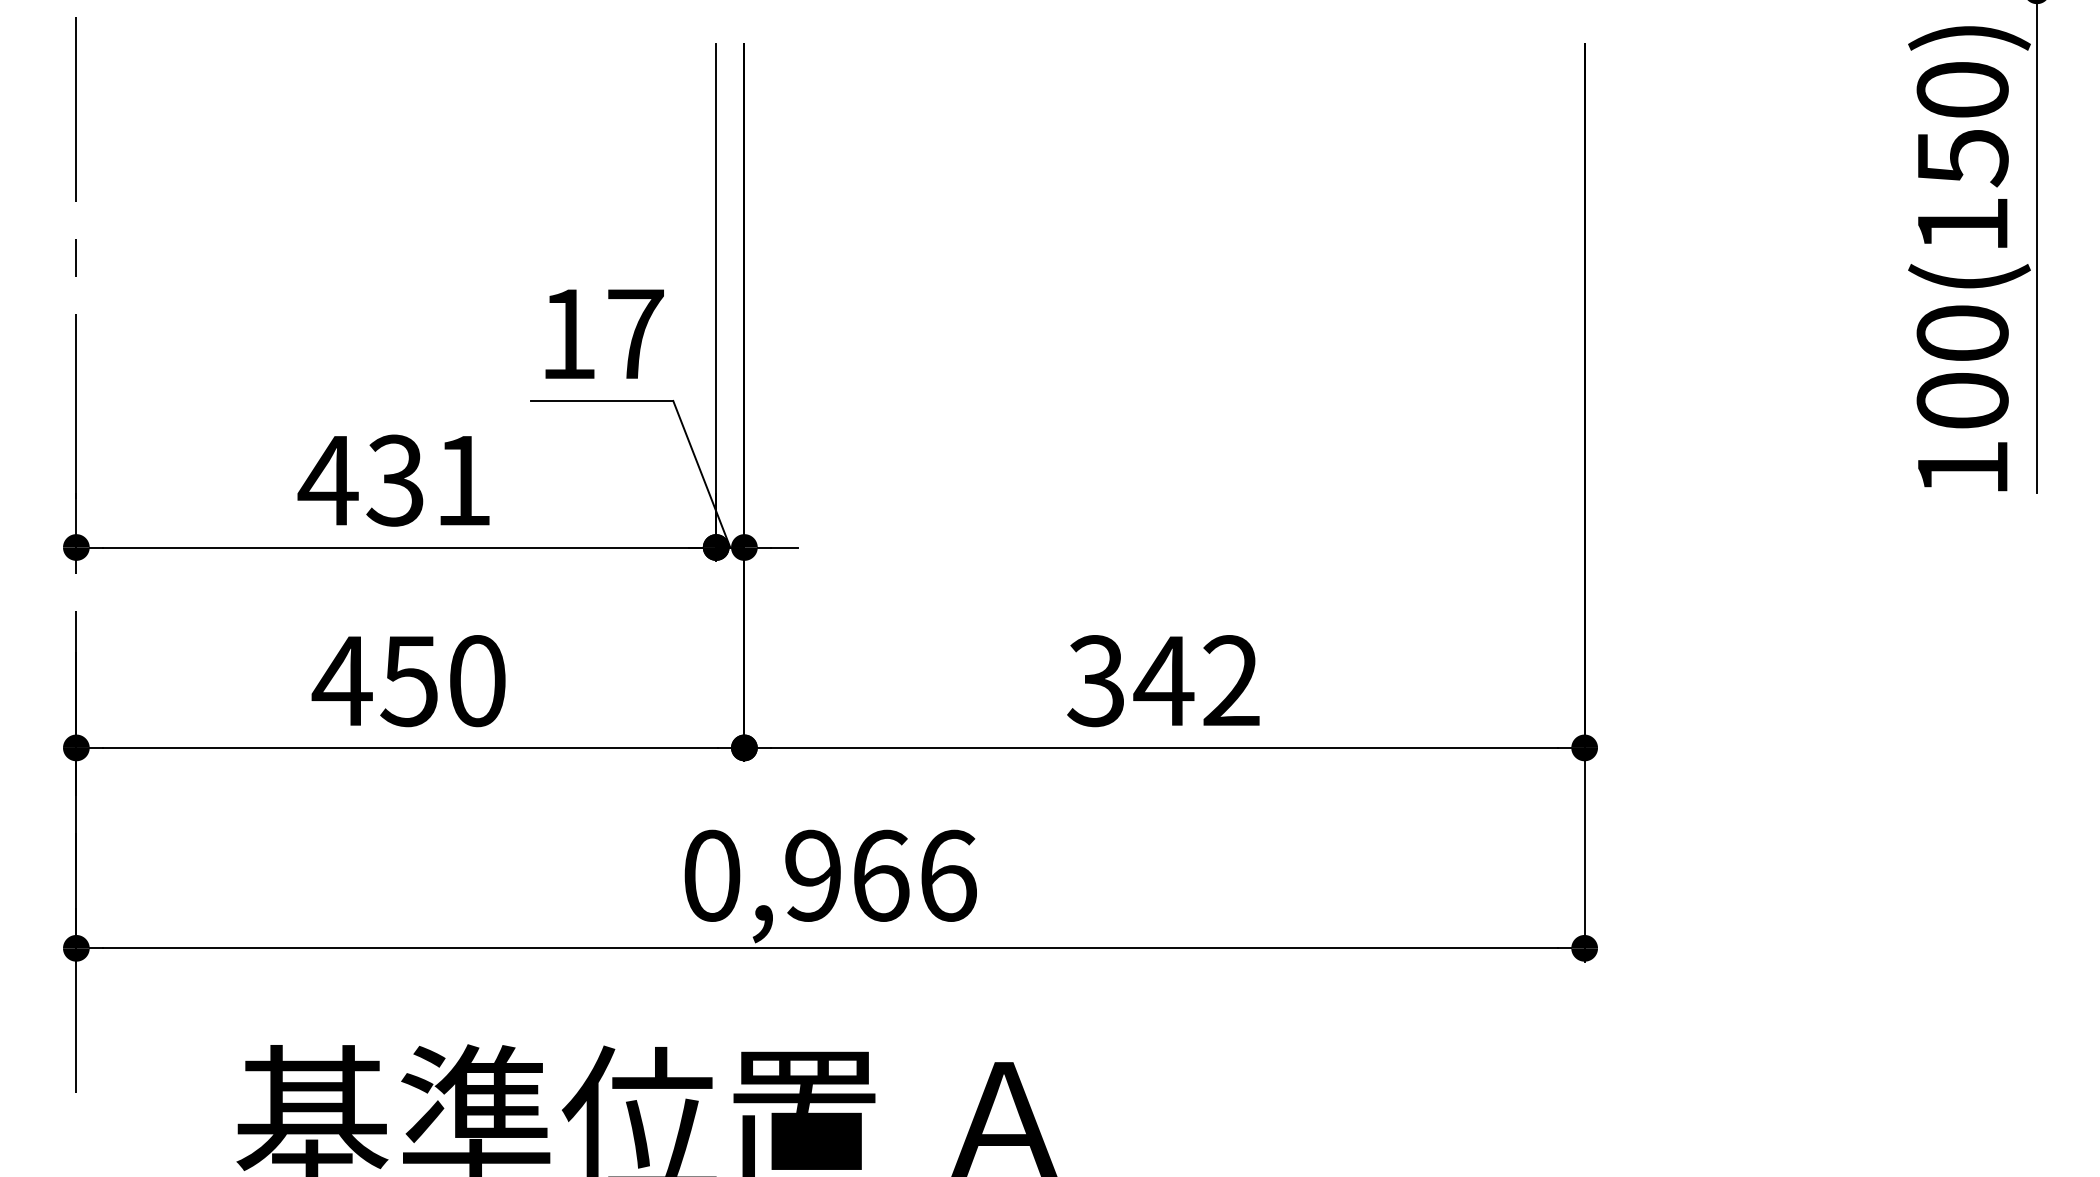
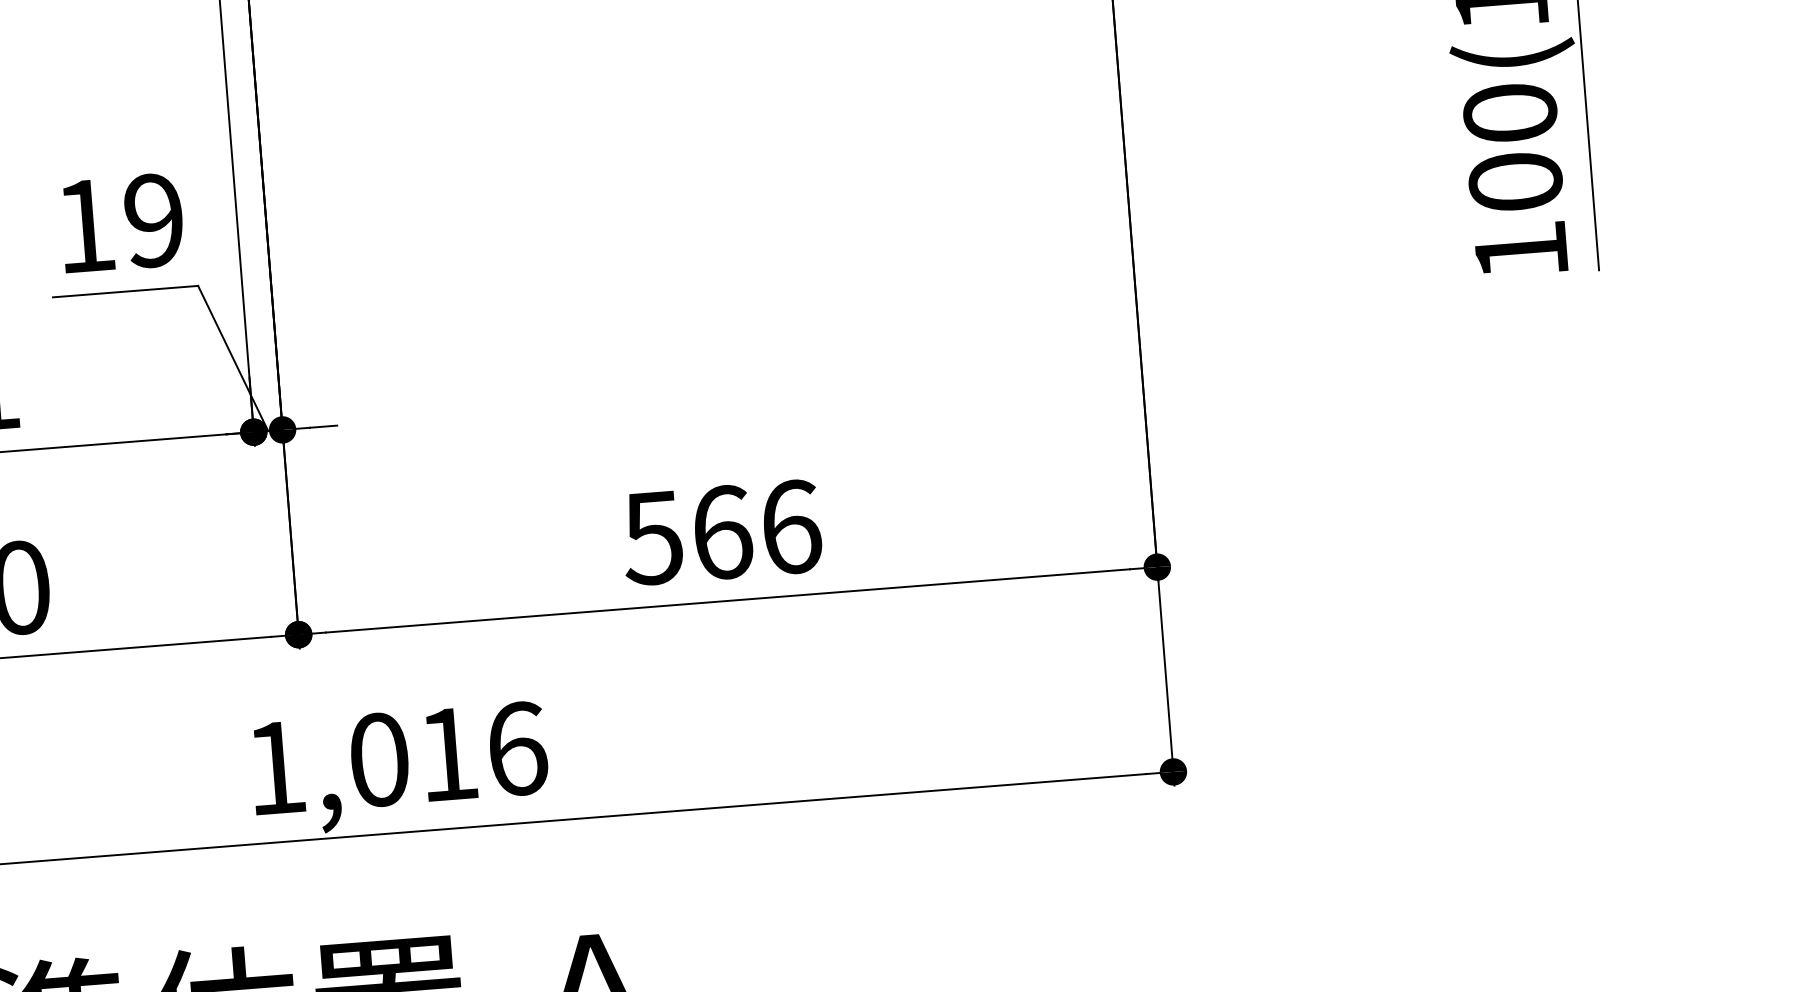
text: (635, 334) -> (154, 221), 17 -> 19
text: (1163, 681) -> (721, 533), 342 -> 566
text: (796, 875) -> (362, 760), 0,966 -> 1,016

